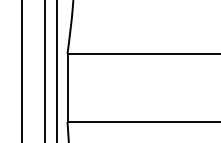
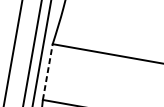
line: (67, 87) -> (47, 71), solid -> dashed

